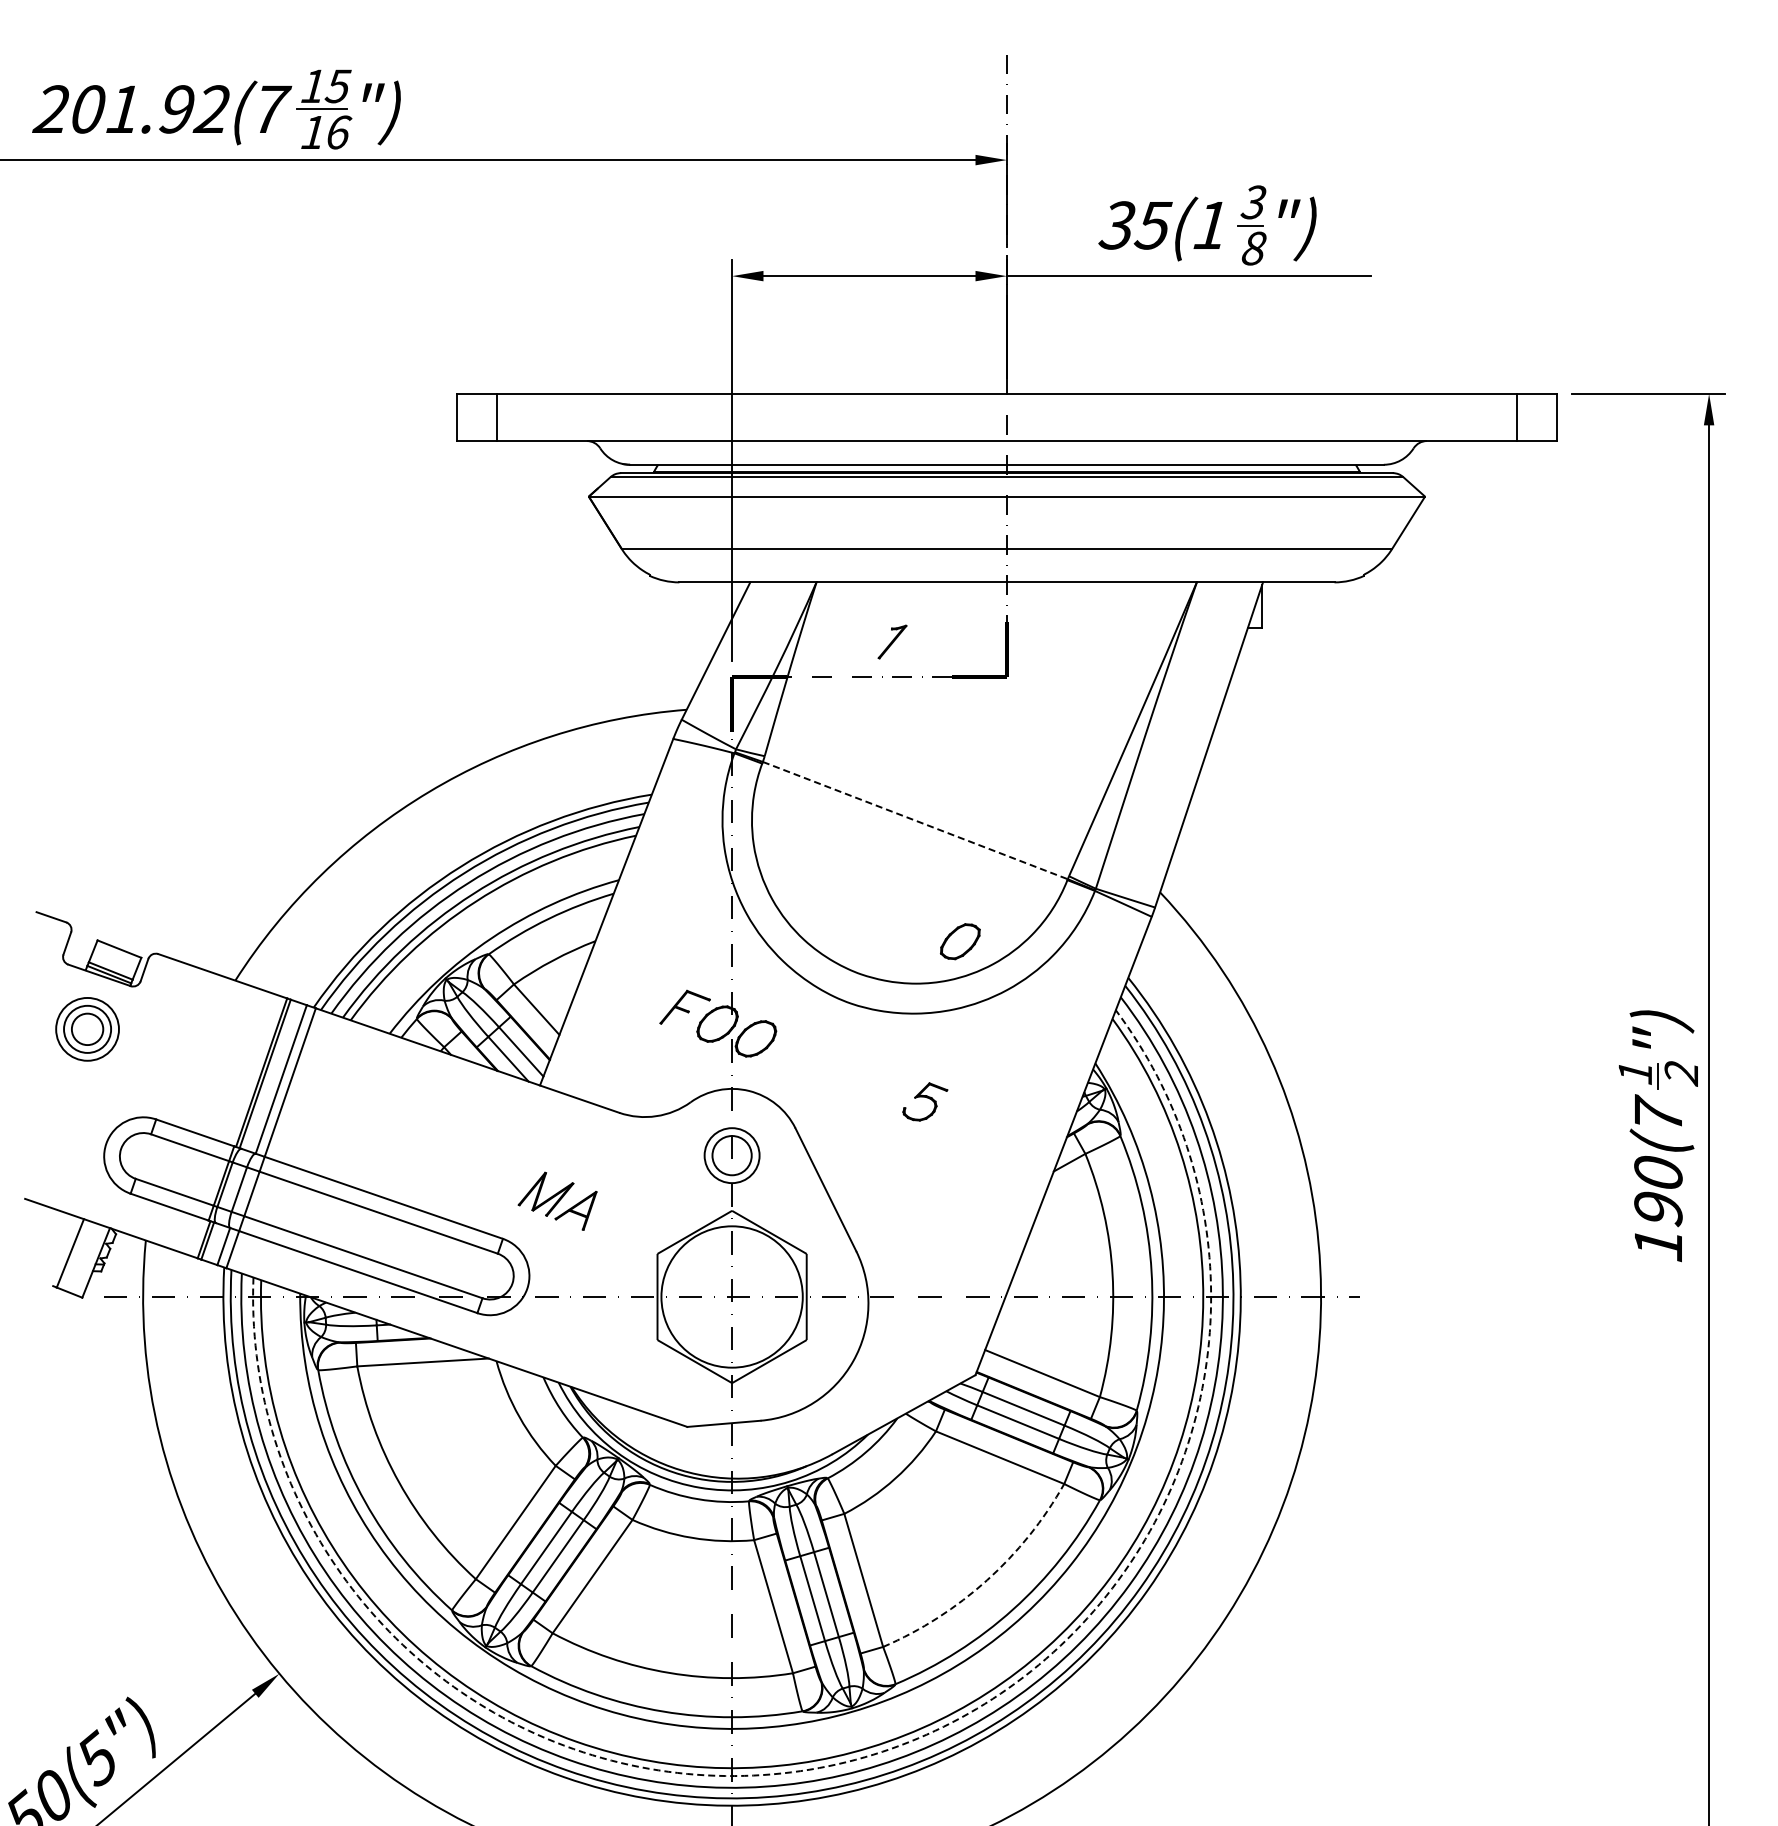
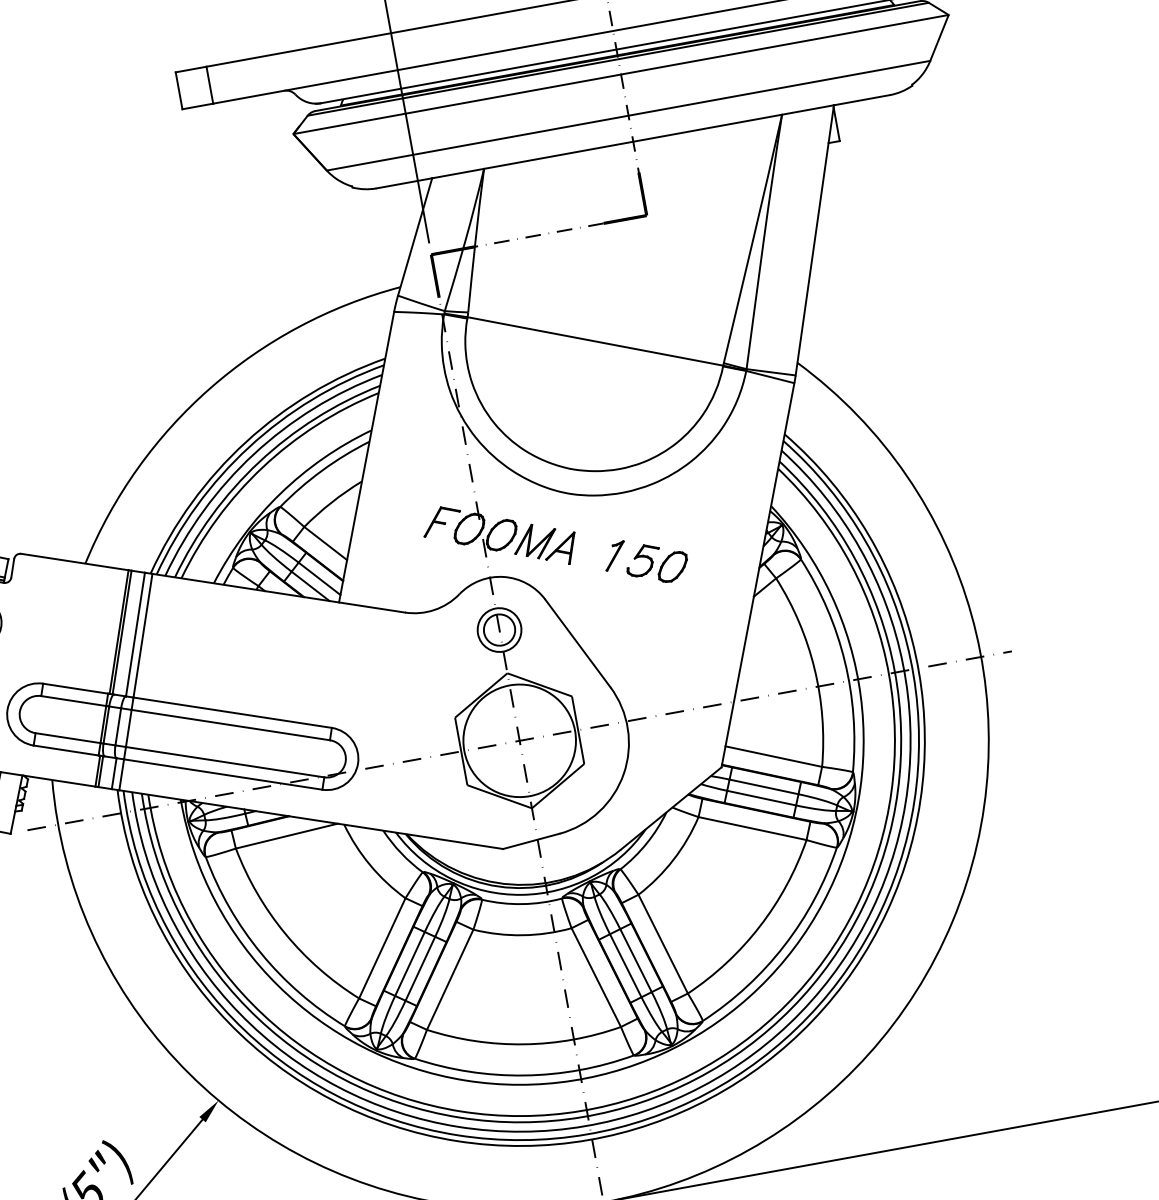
part: (892, 641) -> (615, 555), moved
line: (915, 820) -> (595, 341), dashed -> solid
part: (960, 941) -> (672, 566), moved
part: (557, 1200) -> (545, 544), moved
arc: (987, 1580) -> (760, 926), dashed -> solid
arc: (873, 1754) -> (695, 1079), dashed -> solid

